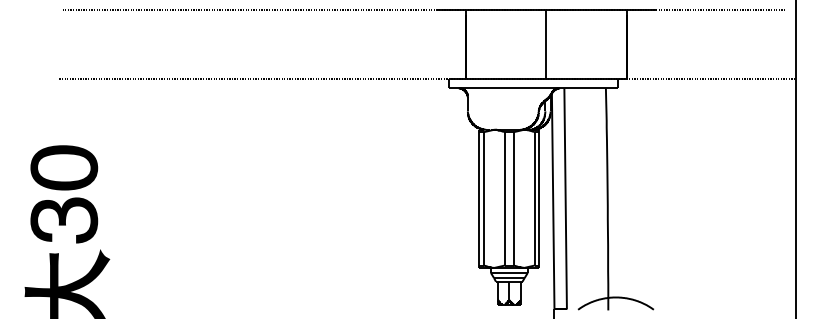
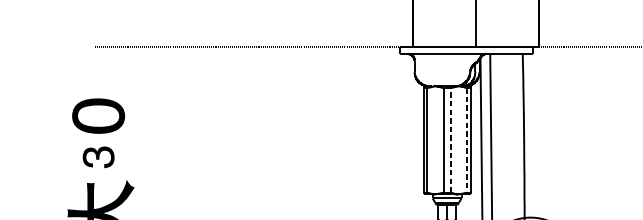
line: (513, 198) -> (450, 140), solid -> dashed
line: (534, 198) -> (466, 140), solid -> dashed
part: (64, 220) -> (98, 157), size x0.6

